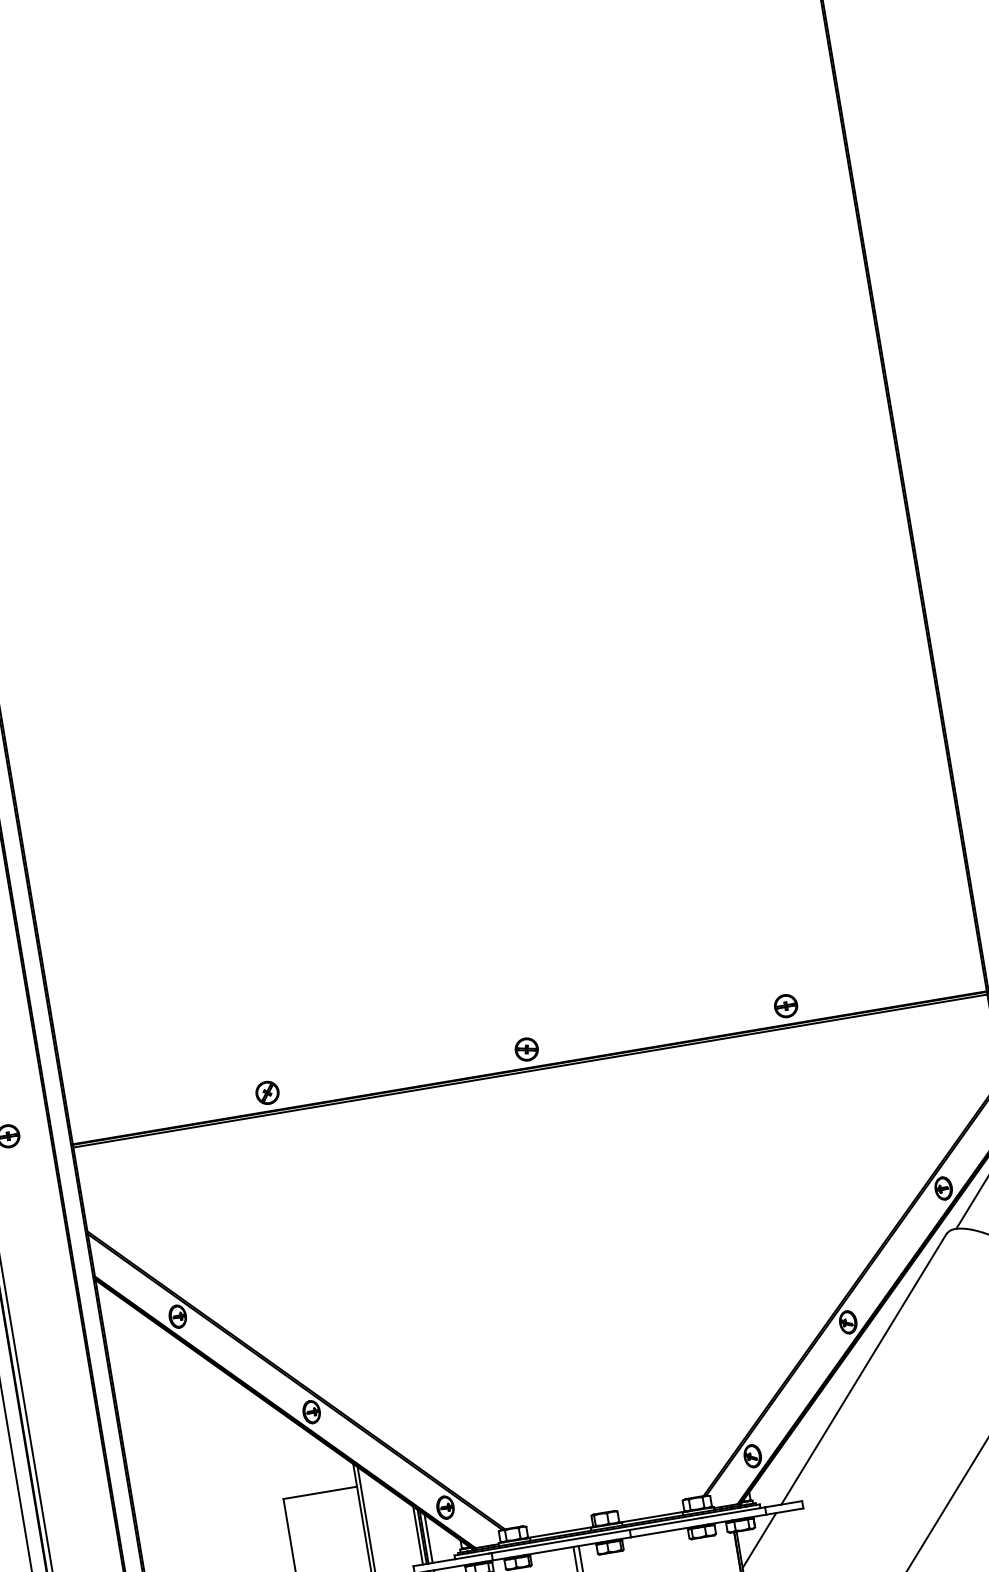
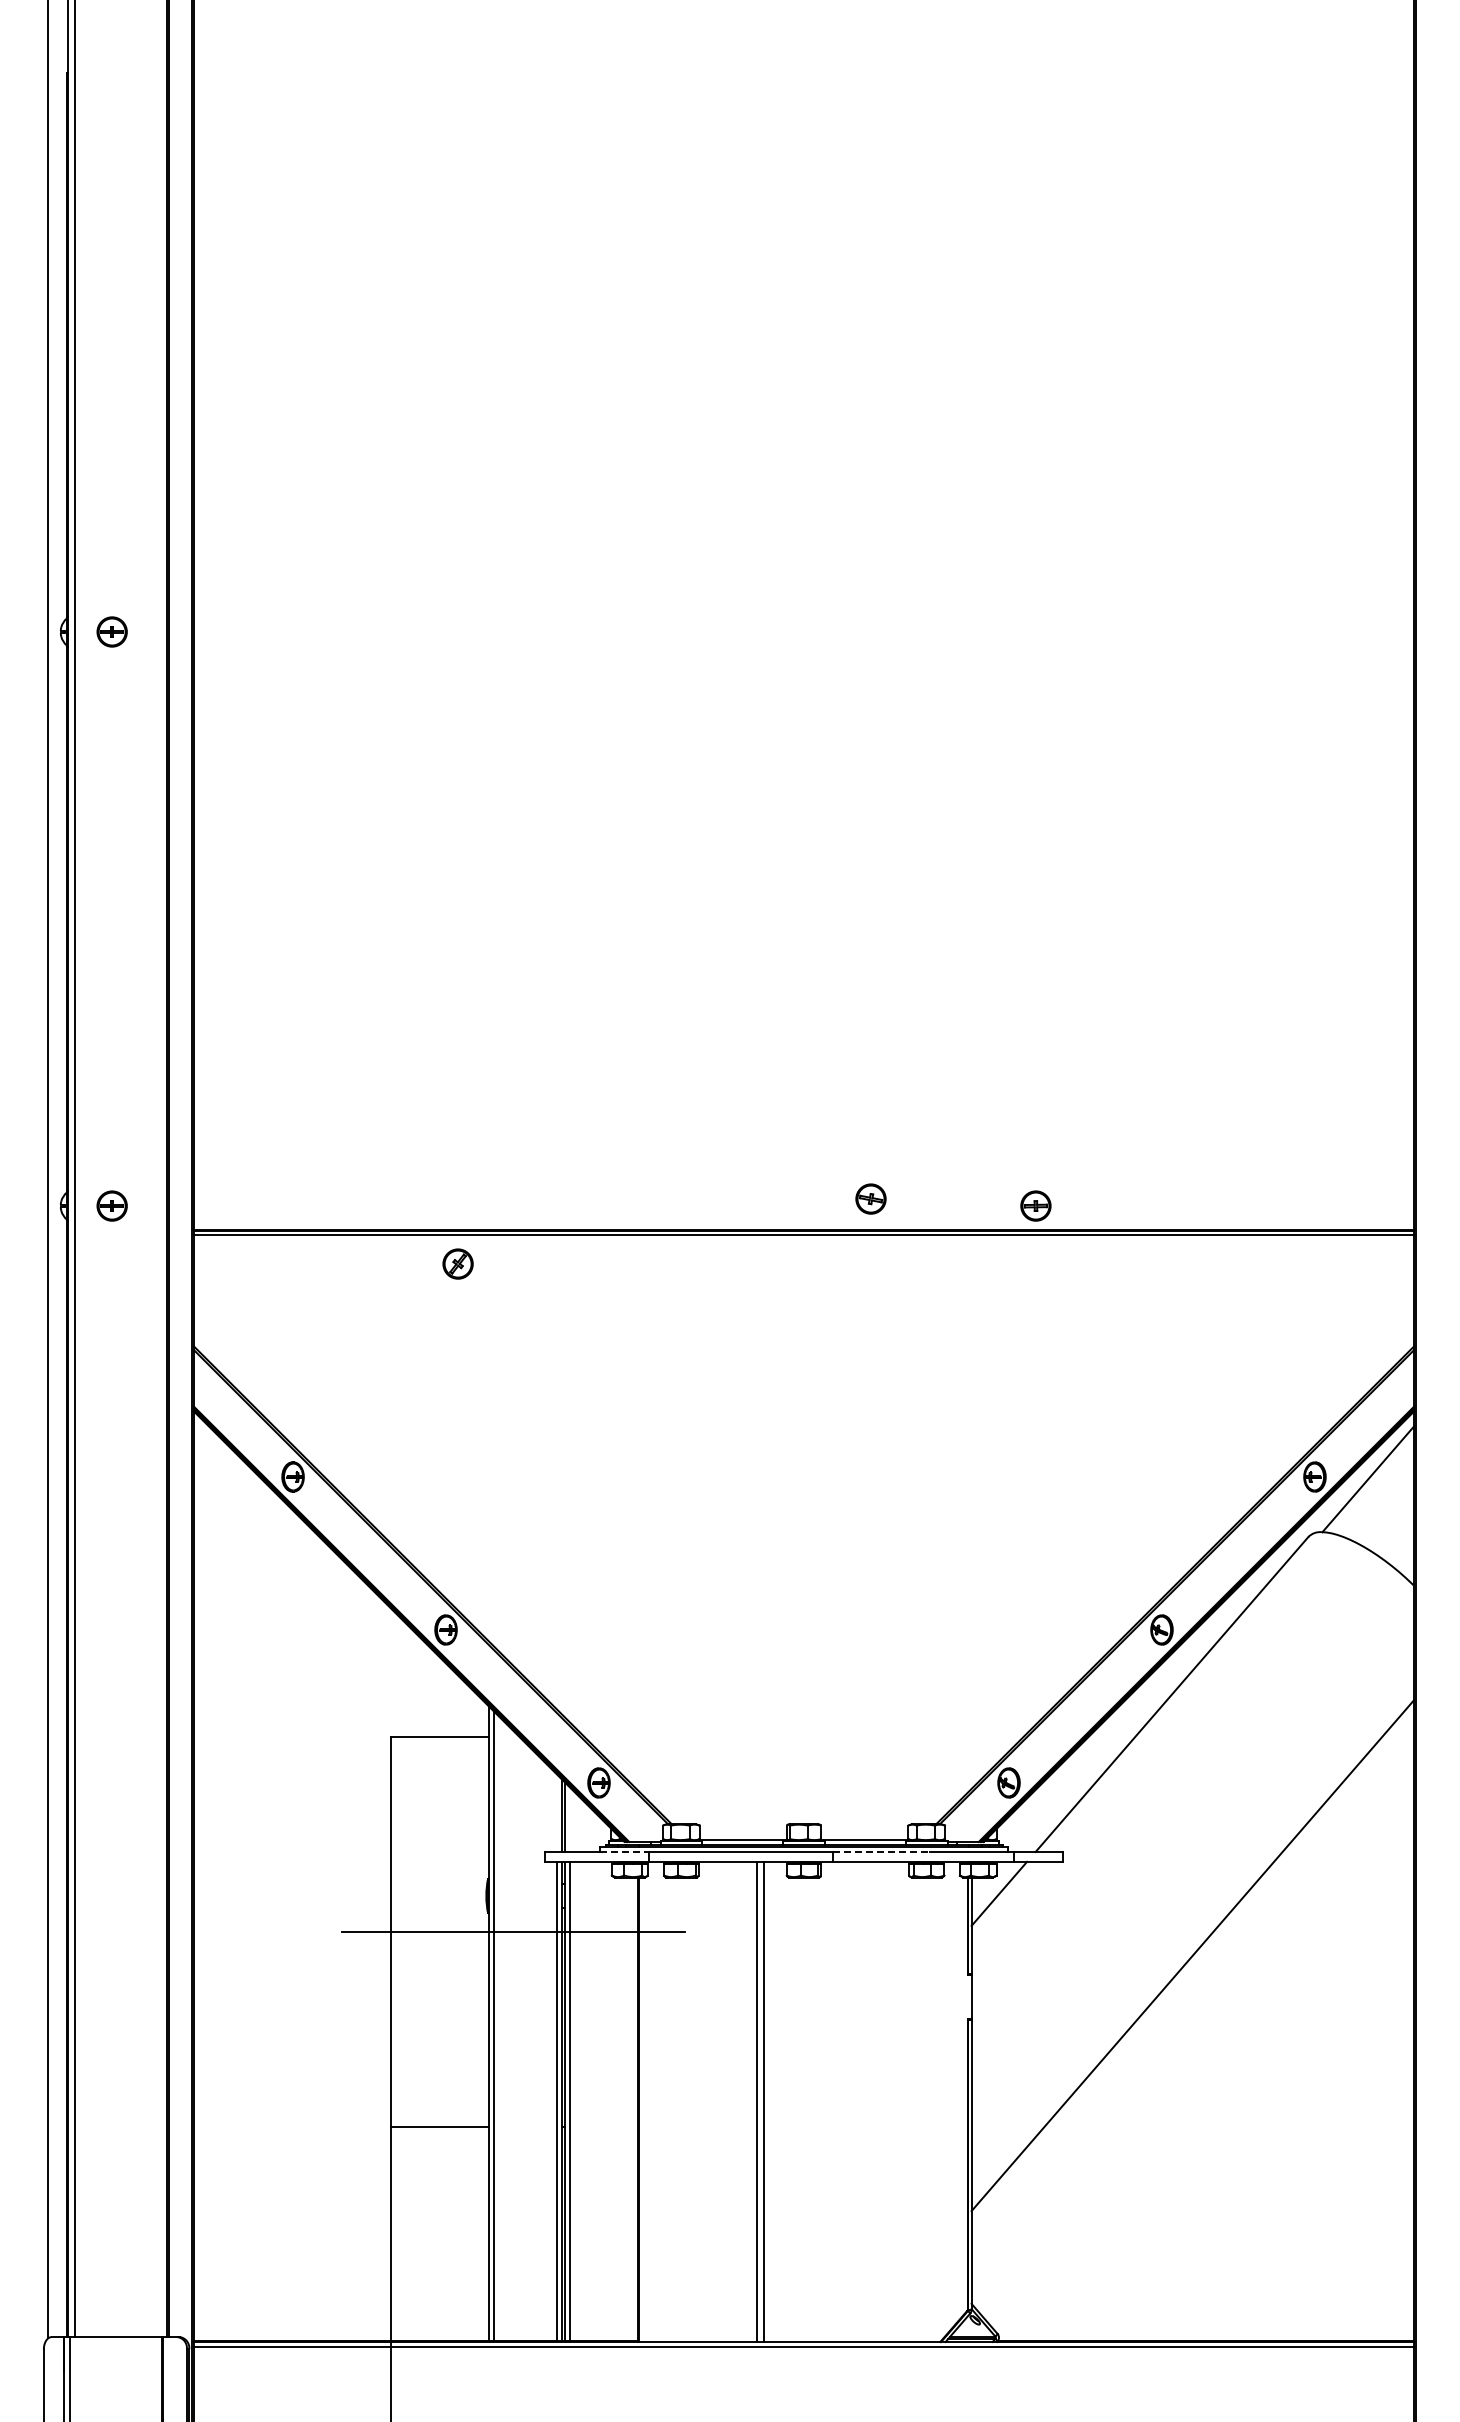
part: (785, 1005) -> (1035, 1205), moved
part: (526, 1049) -> (870, 1198), moved
part: (267, 1092) -> (457, 1263), moved
line: (666, 1524) -> (882, 1852), solid -> dashed
line: (418, 1535) -> (557, 1813), removed
line: (428, 1538) -> (570, 1819), removed
line: (472, 1556) -> (623, 1852), solid -> dashed

